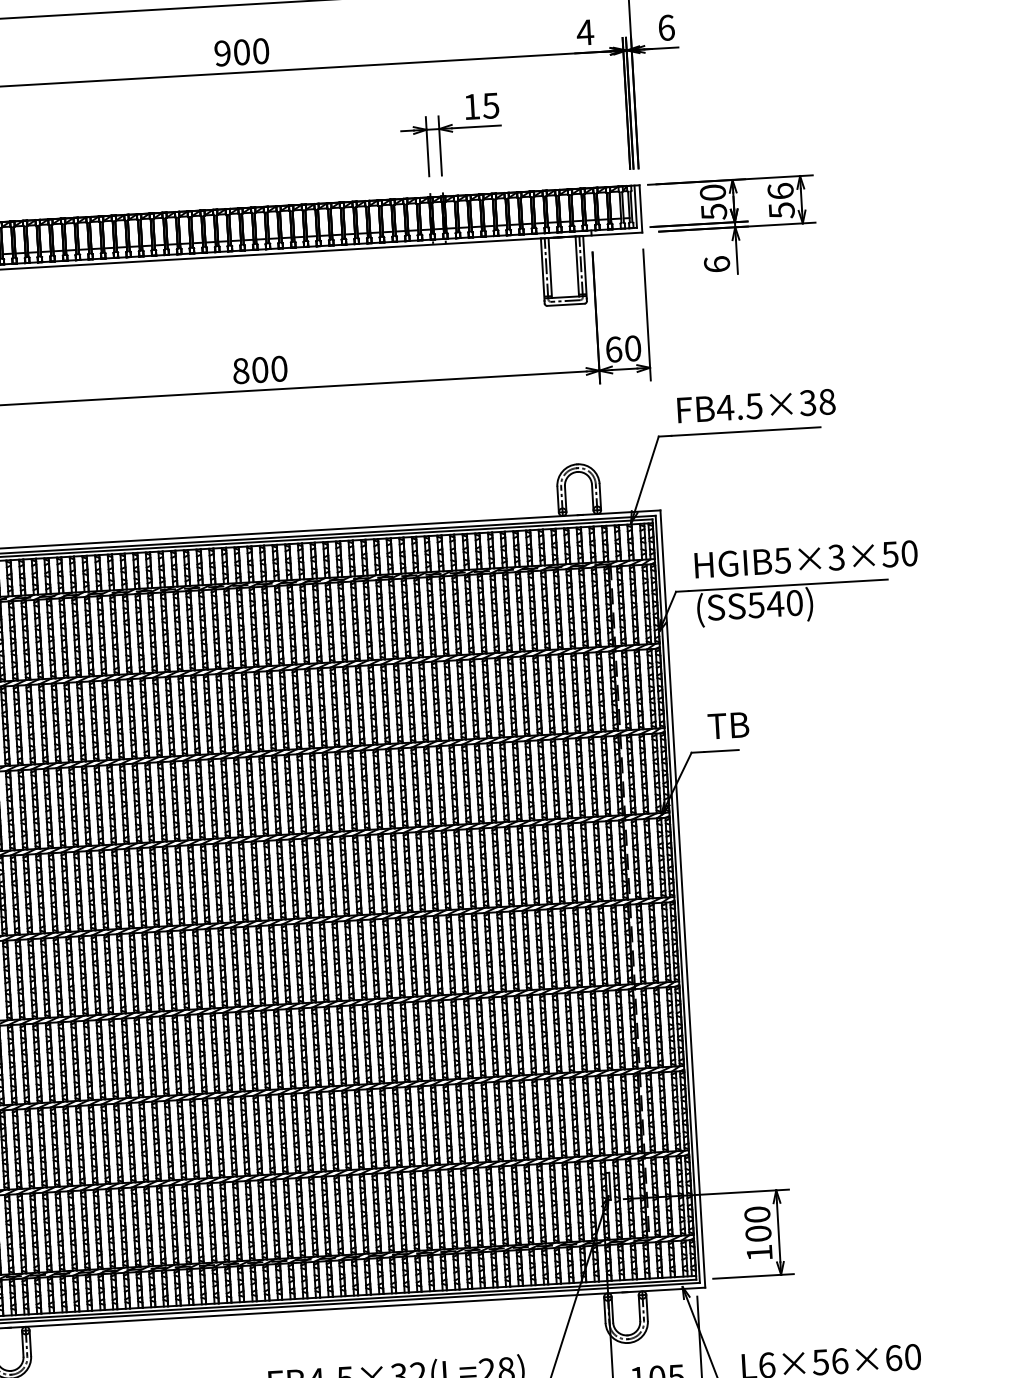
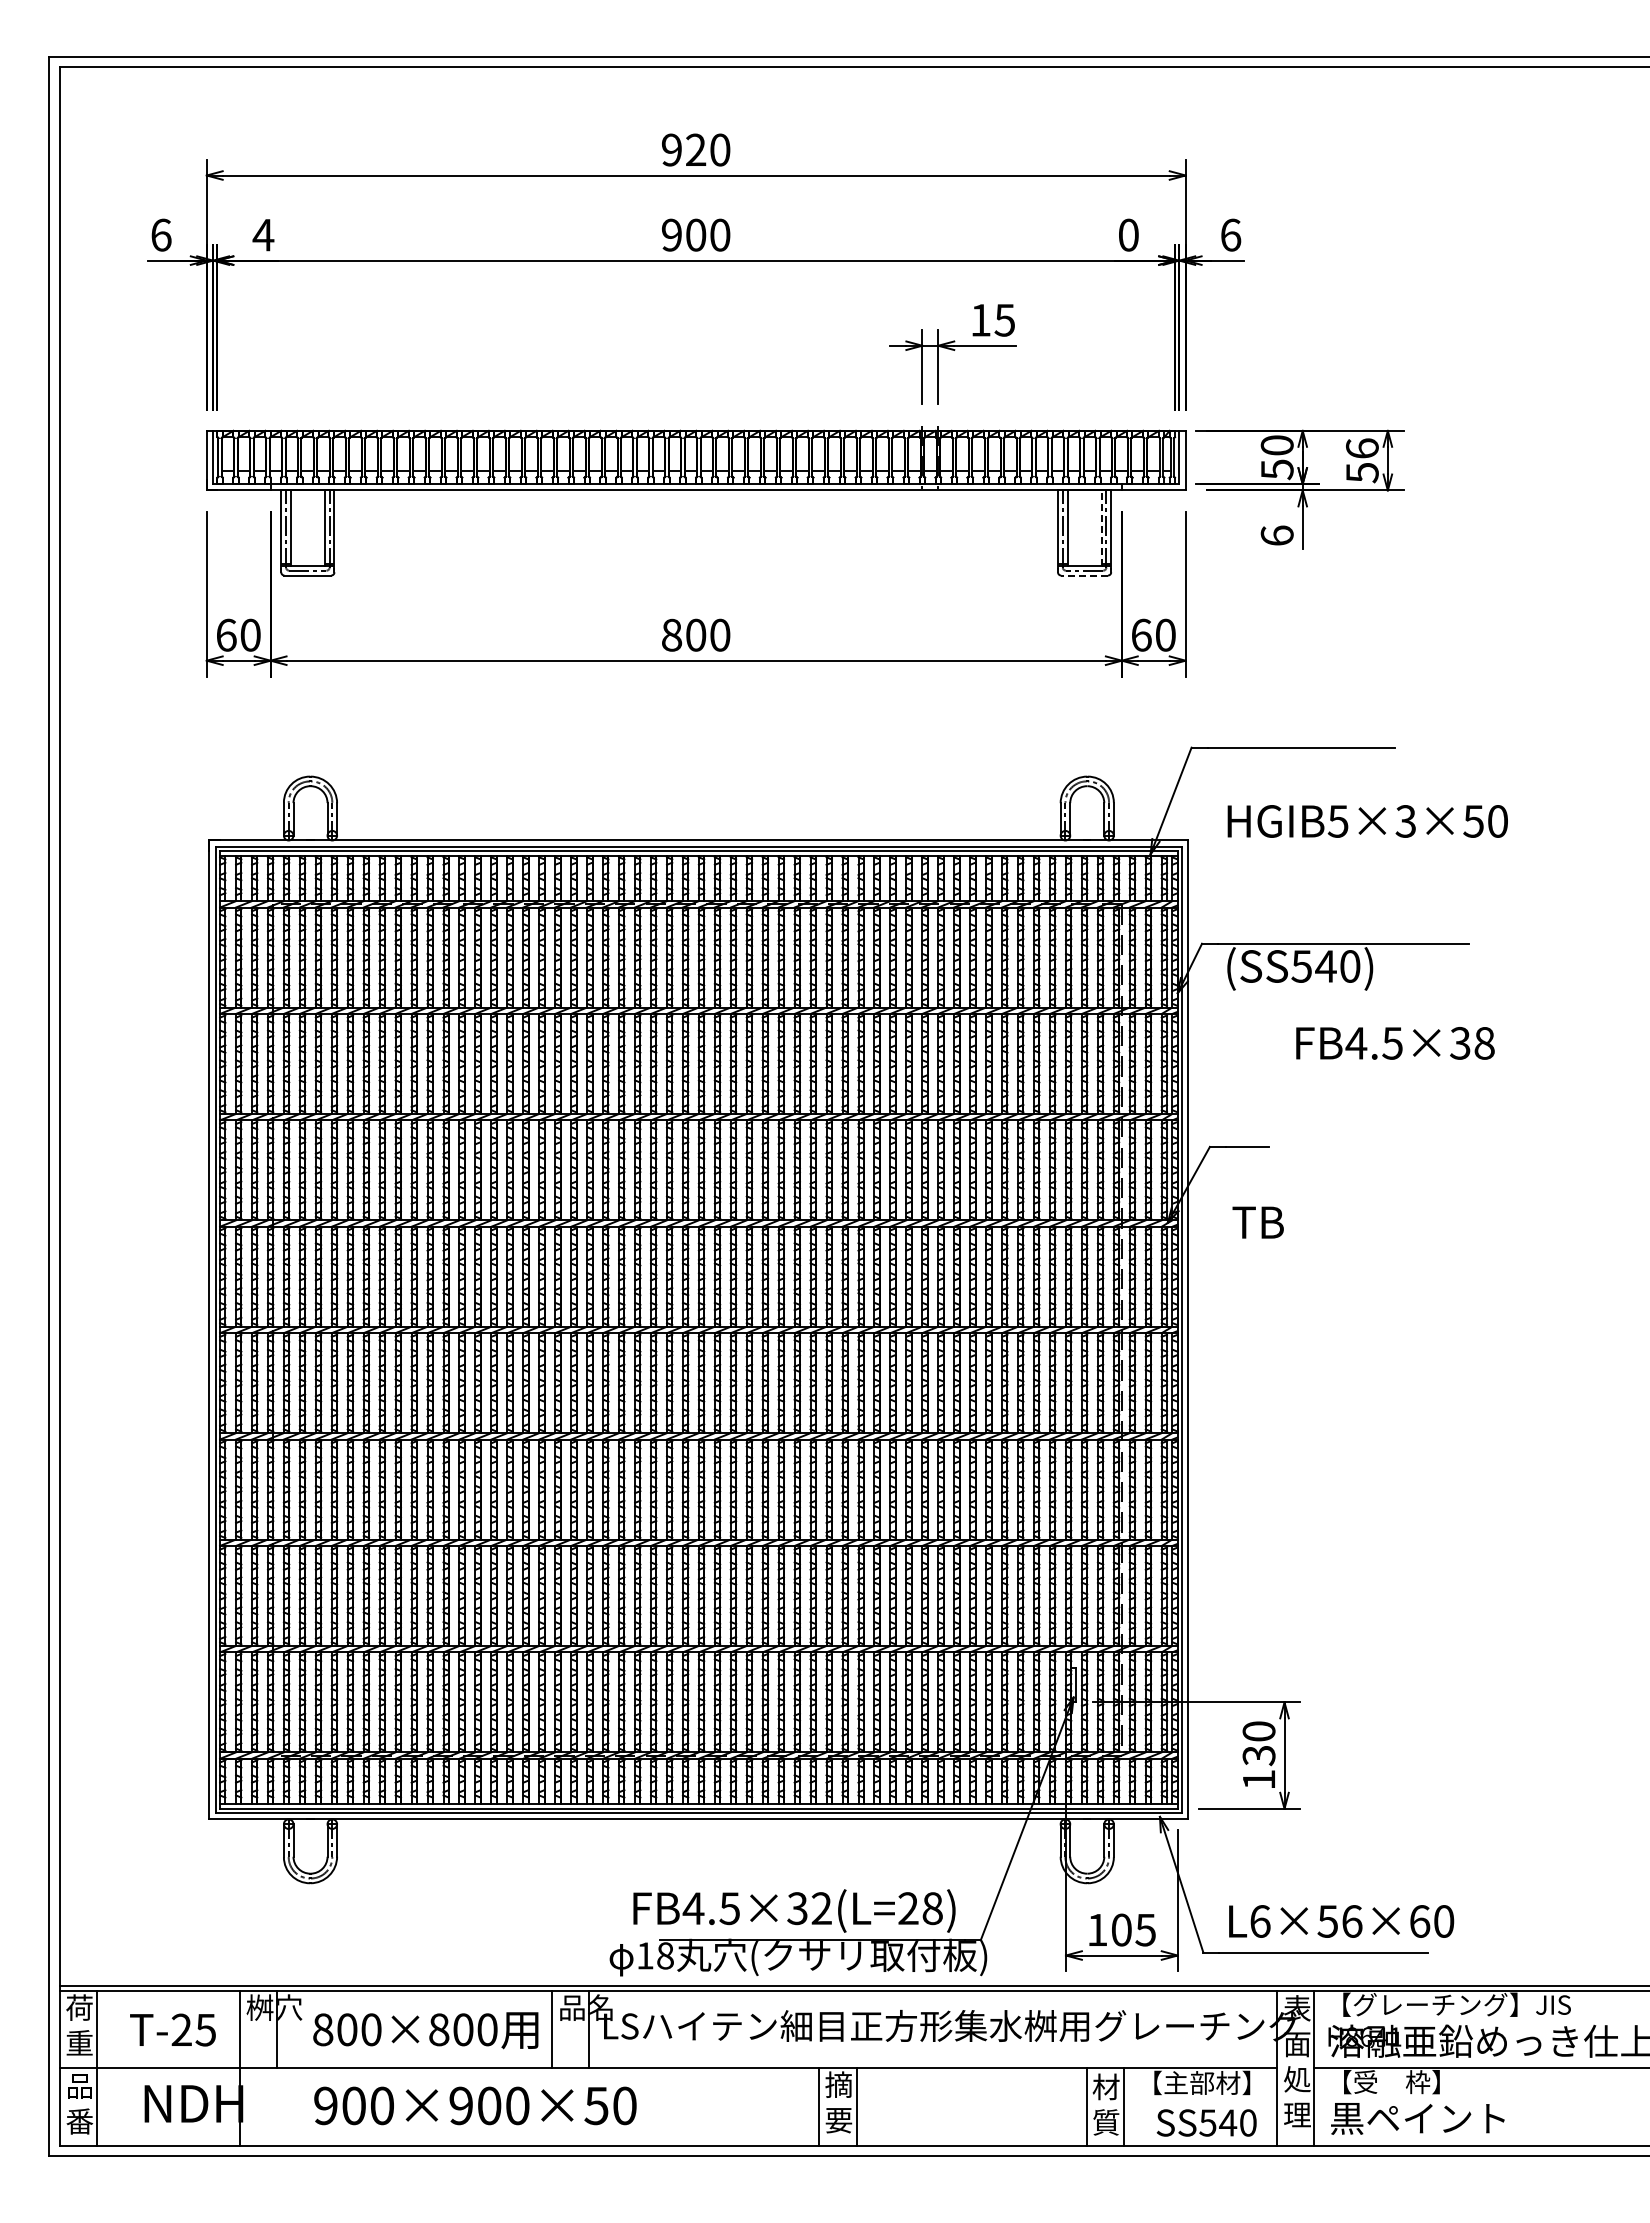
text: (585, 32) -> (1128, 234), 4 -> 0
line: (577, 266) -> (1101, 528), solid -> dashed
line: (565, 304) -> (1084, 575), solid -> dashed
text: (756, 406) -> (1395, 1043), moved
text: (805, 559) -> (1367, 821), moved
text: (727, 725) -> (1257, 1222), moved
text: (758, 1233) -> (1258, 1755), 100 -> 130

